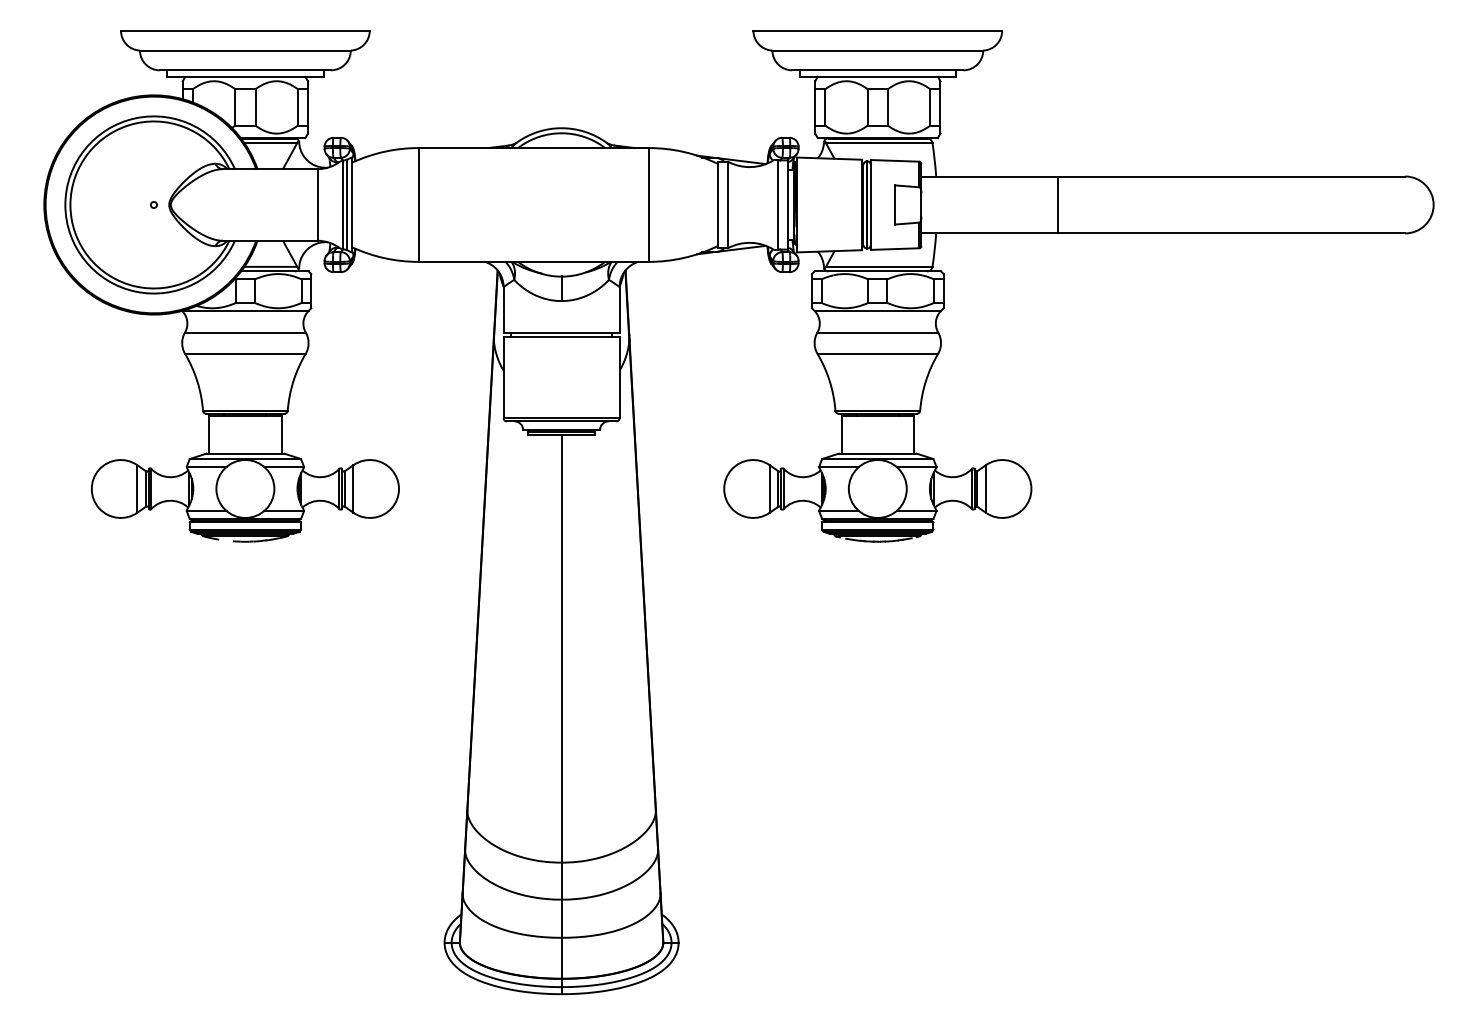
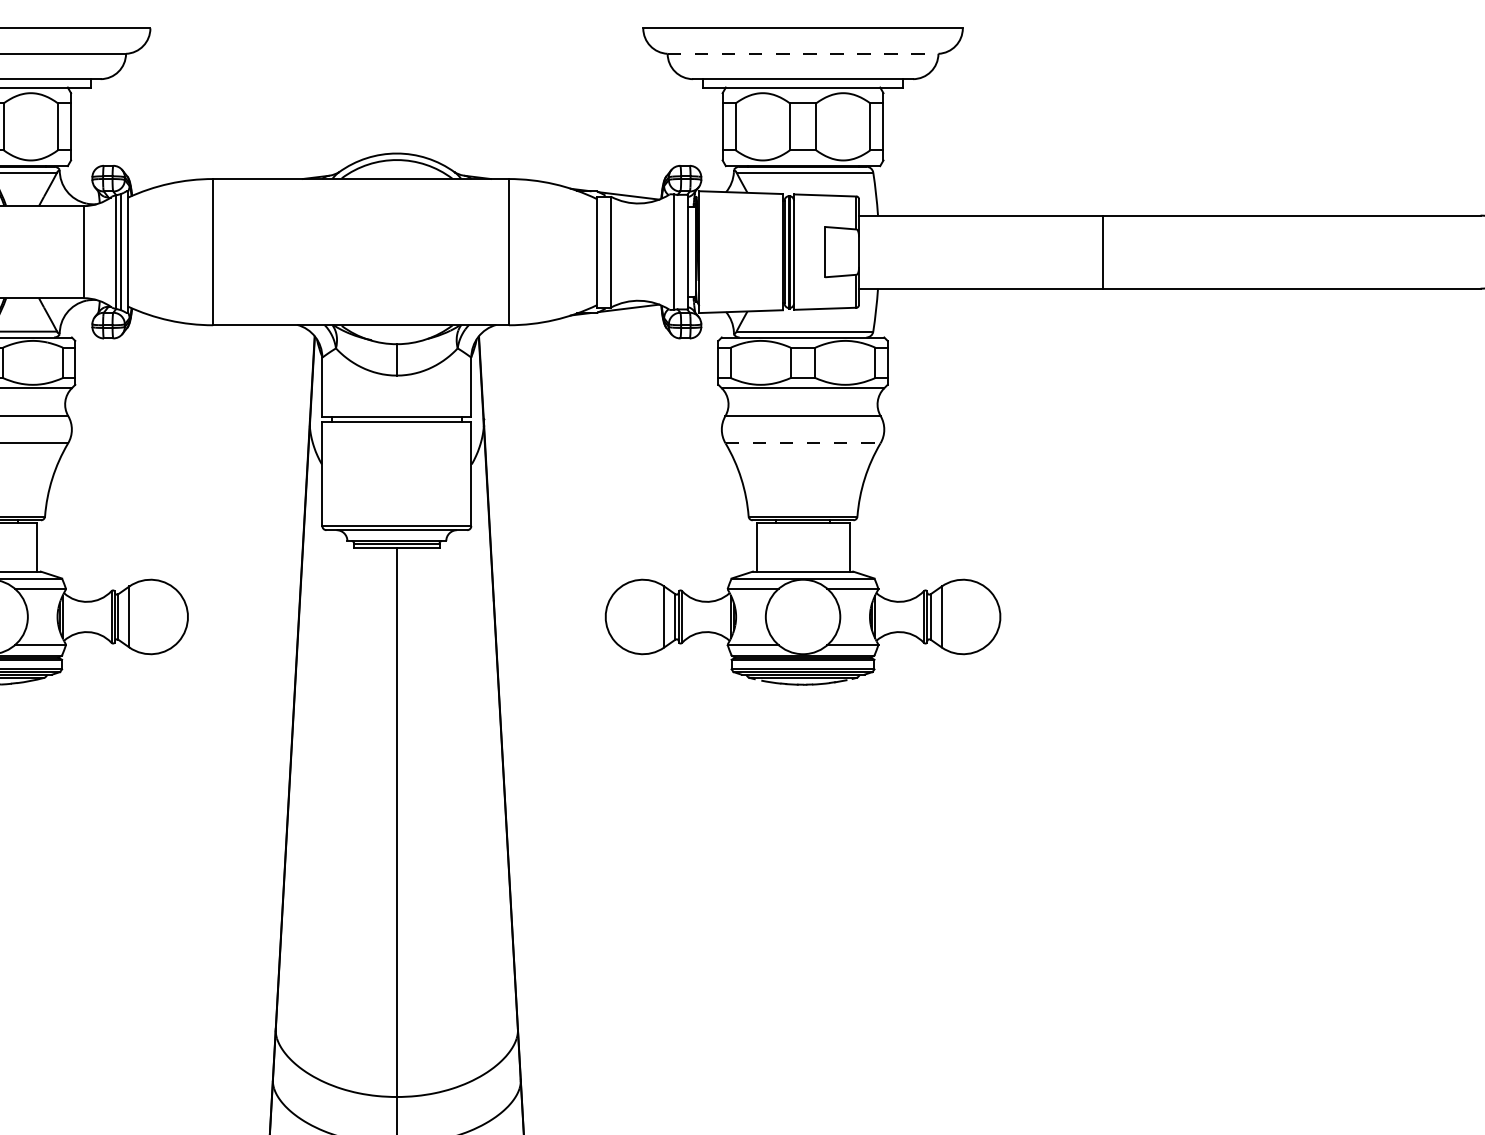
line: (878, 50) -> (803, 53), solid -> dashed
line: (1058, 204) -> (1103, 251), moved
line: (878, 353) -> (803, 442), solid -> dashed

